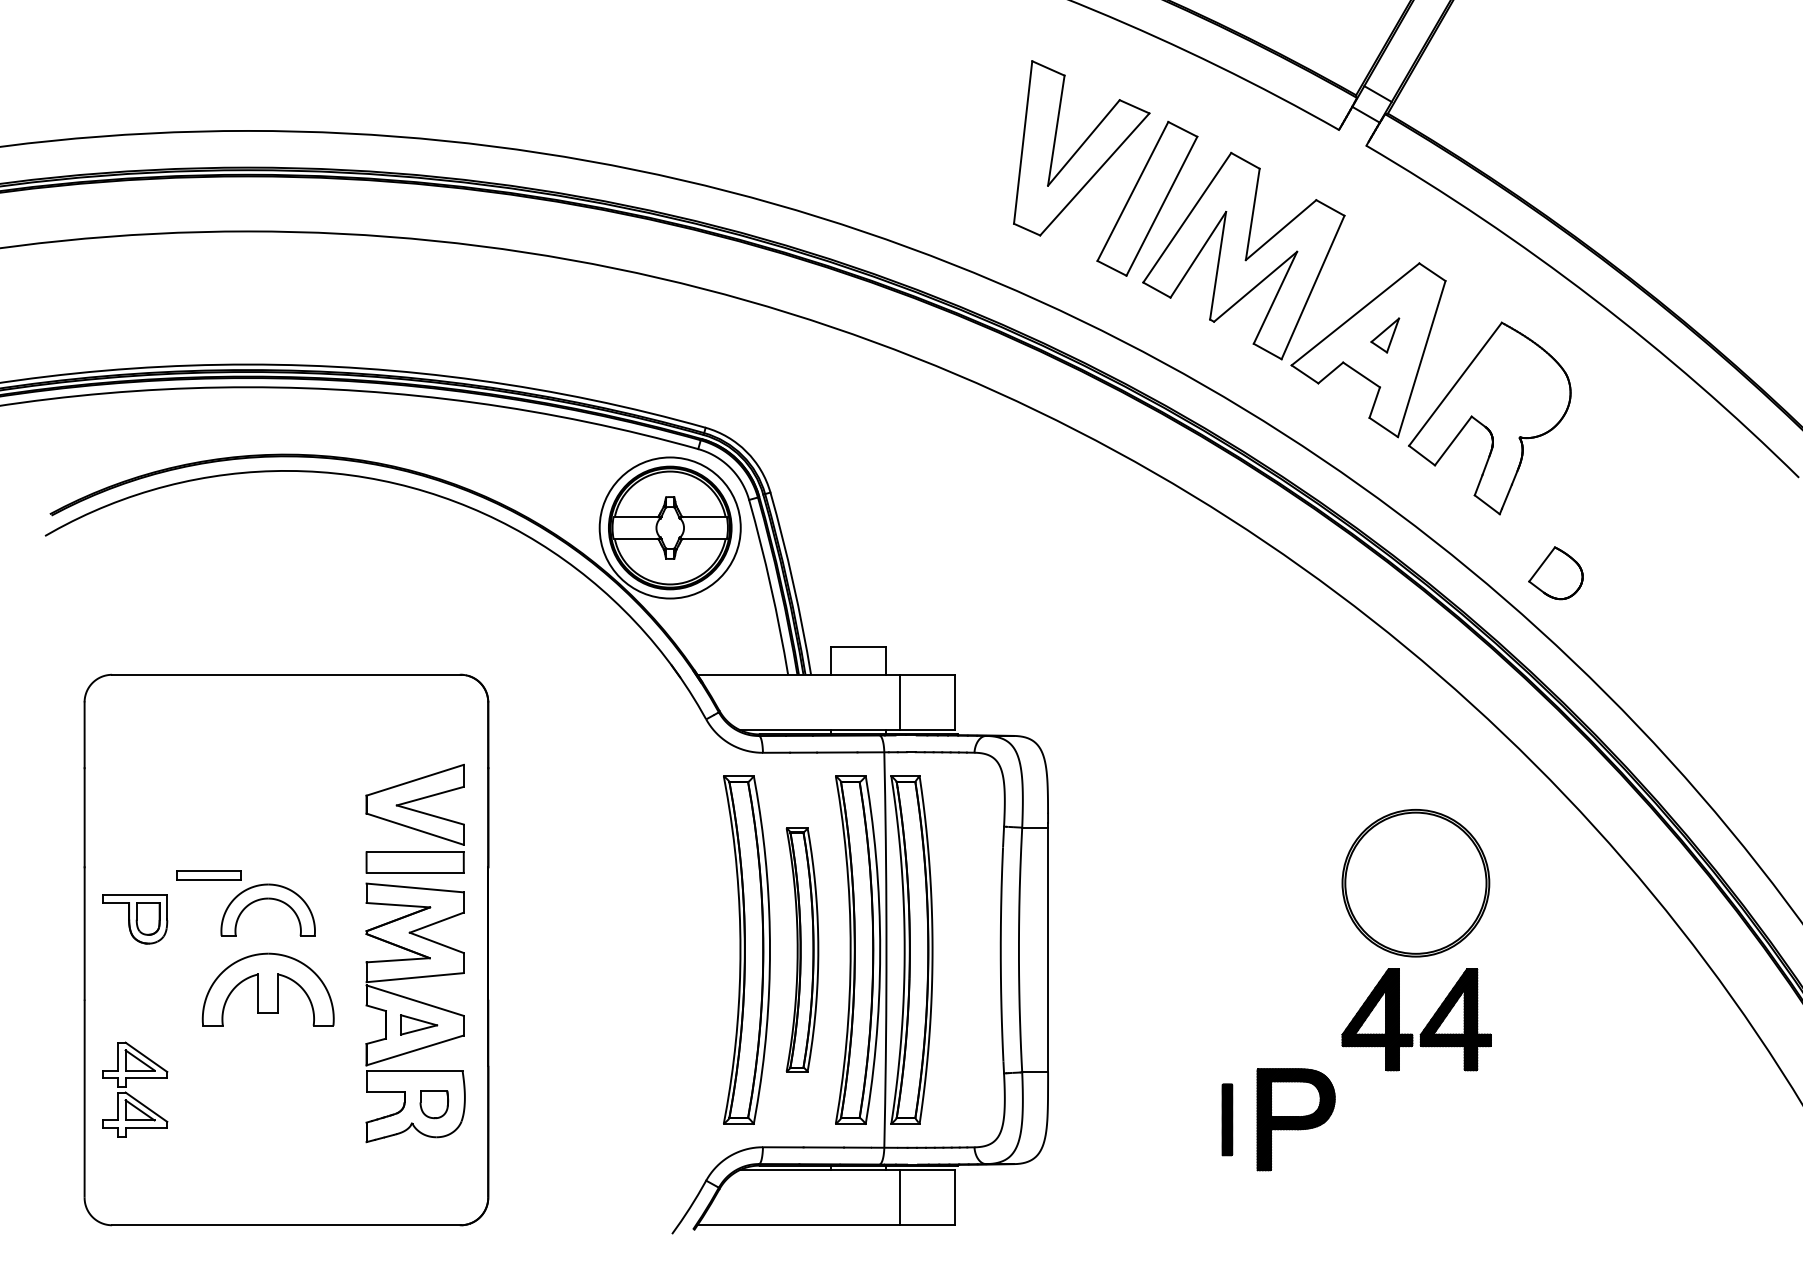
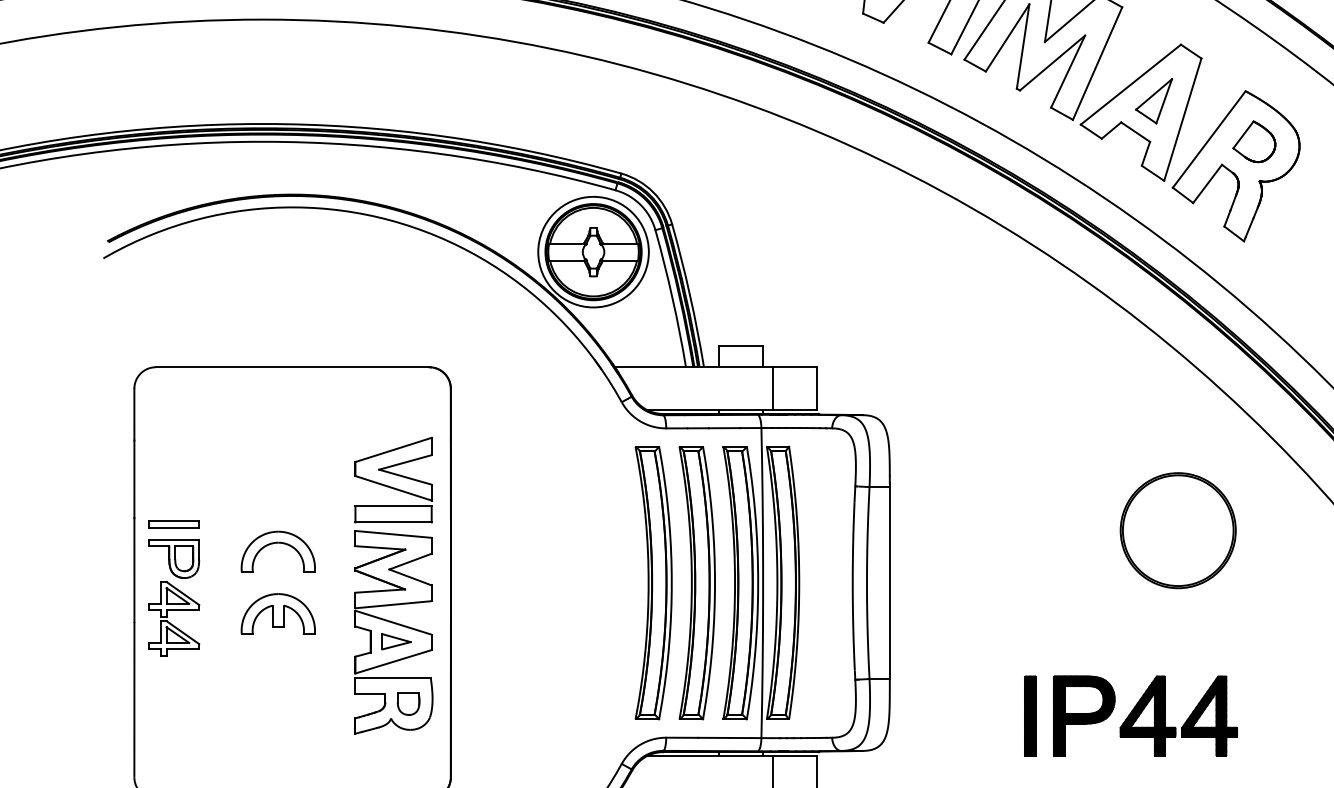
part: (1385, 335) -> (1154, 101), size x1.67
part: (1555, 573) -> (1253, 141), moved
part: (208, 875) -> (173, 524), moved
part: (802, 949) -> (697, 582), size x1.43
part: (267, 989) -> (277, 614), size x0.71
part: (1426, 1024) -> (1186, 719), moved
part: (130, 1094) -> (170, 622), moved
part: (1227, 1119) -> (1030, 715), size x1.43

